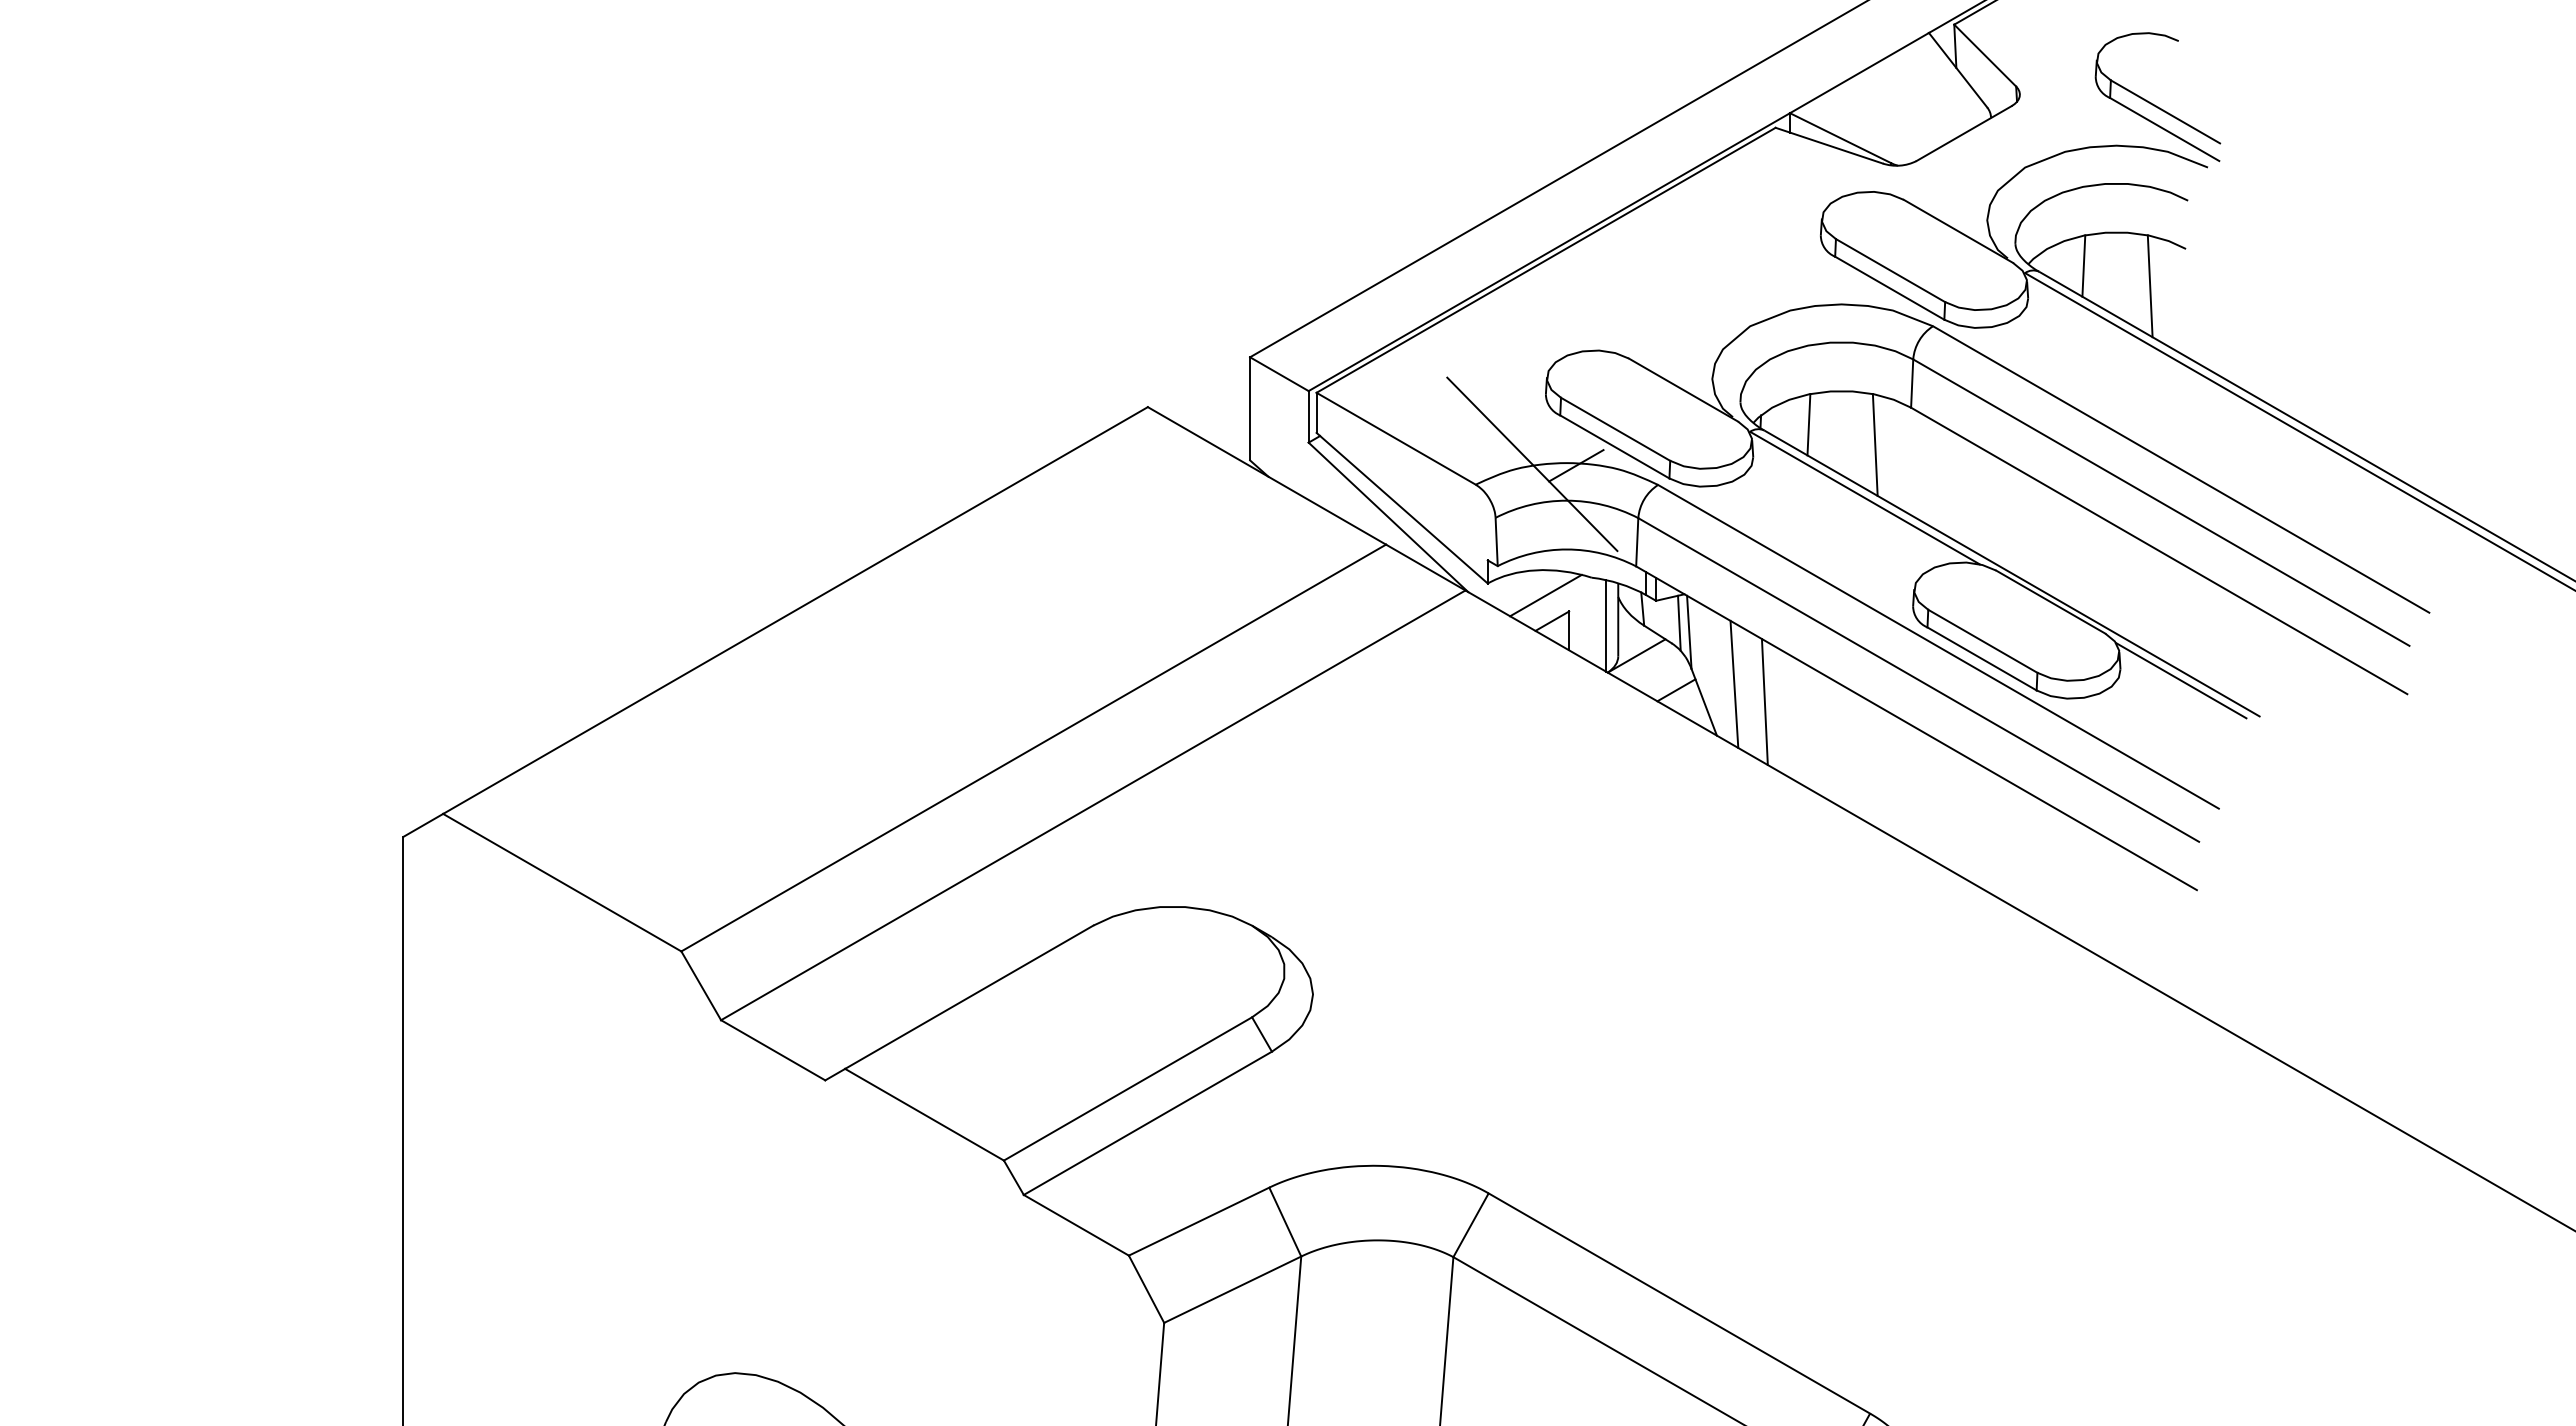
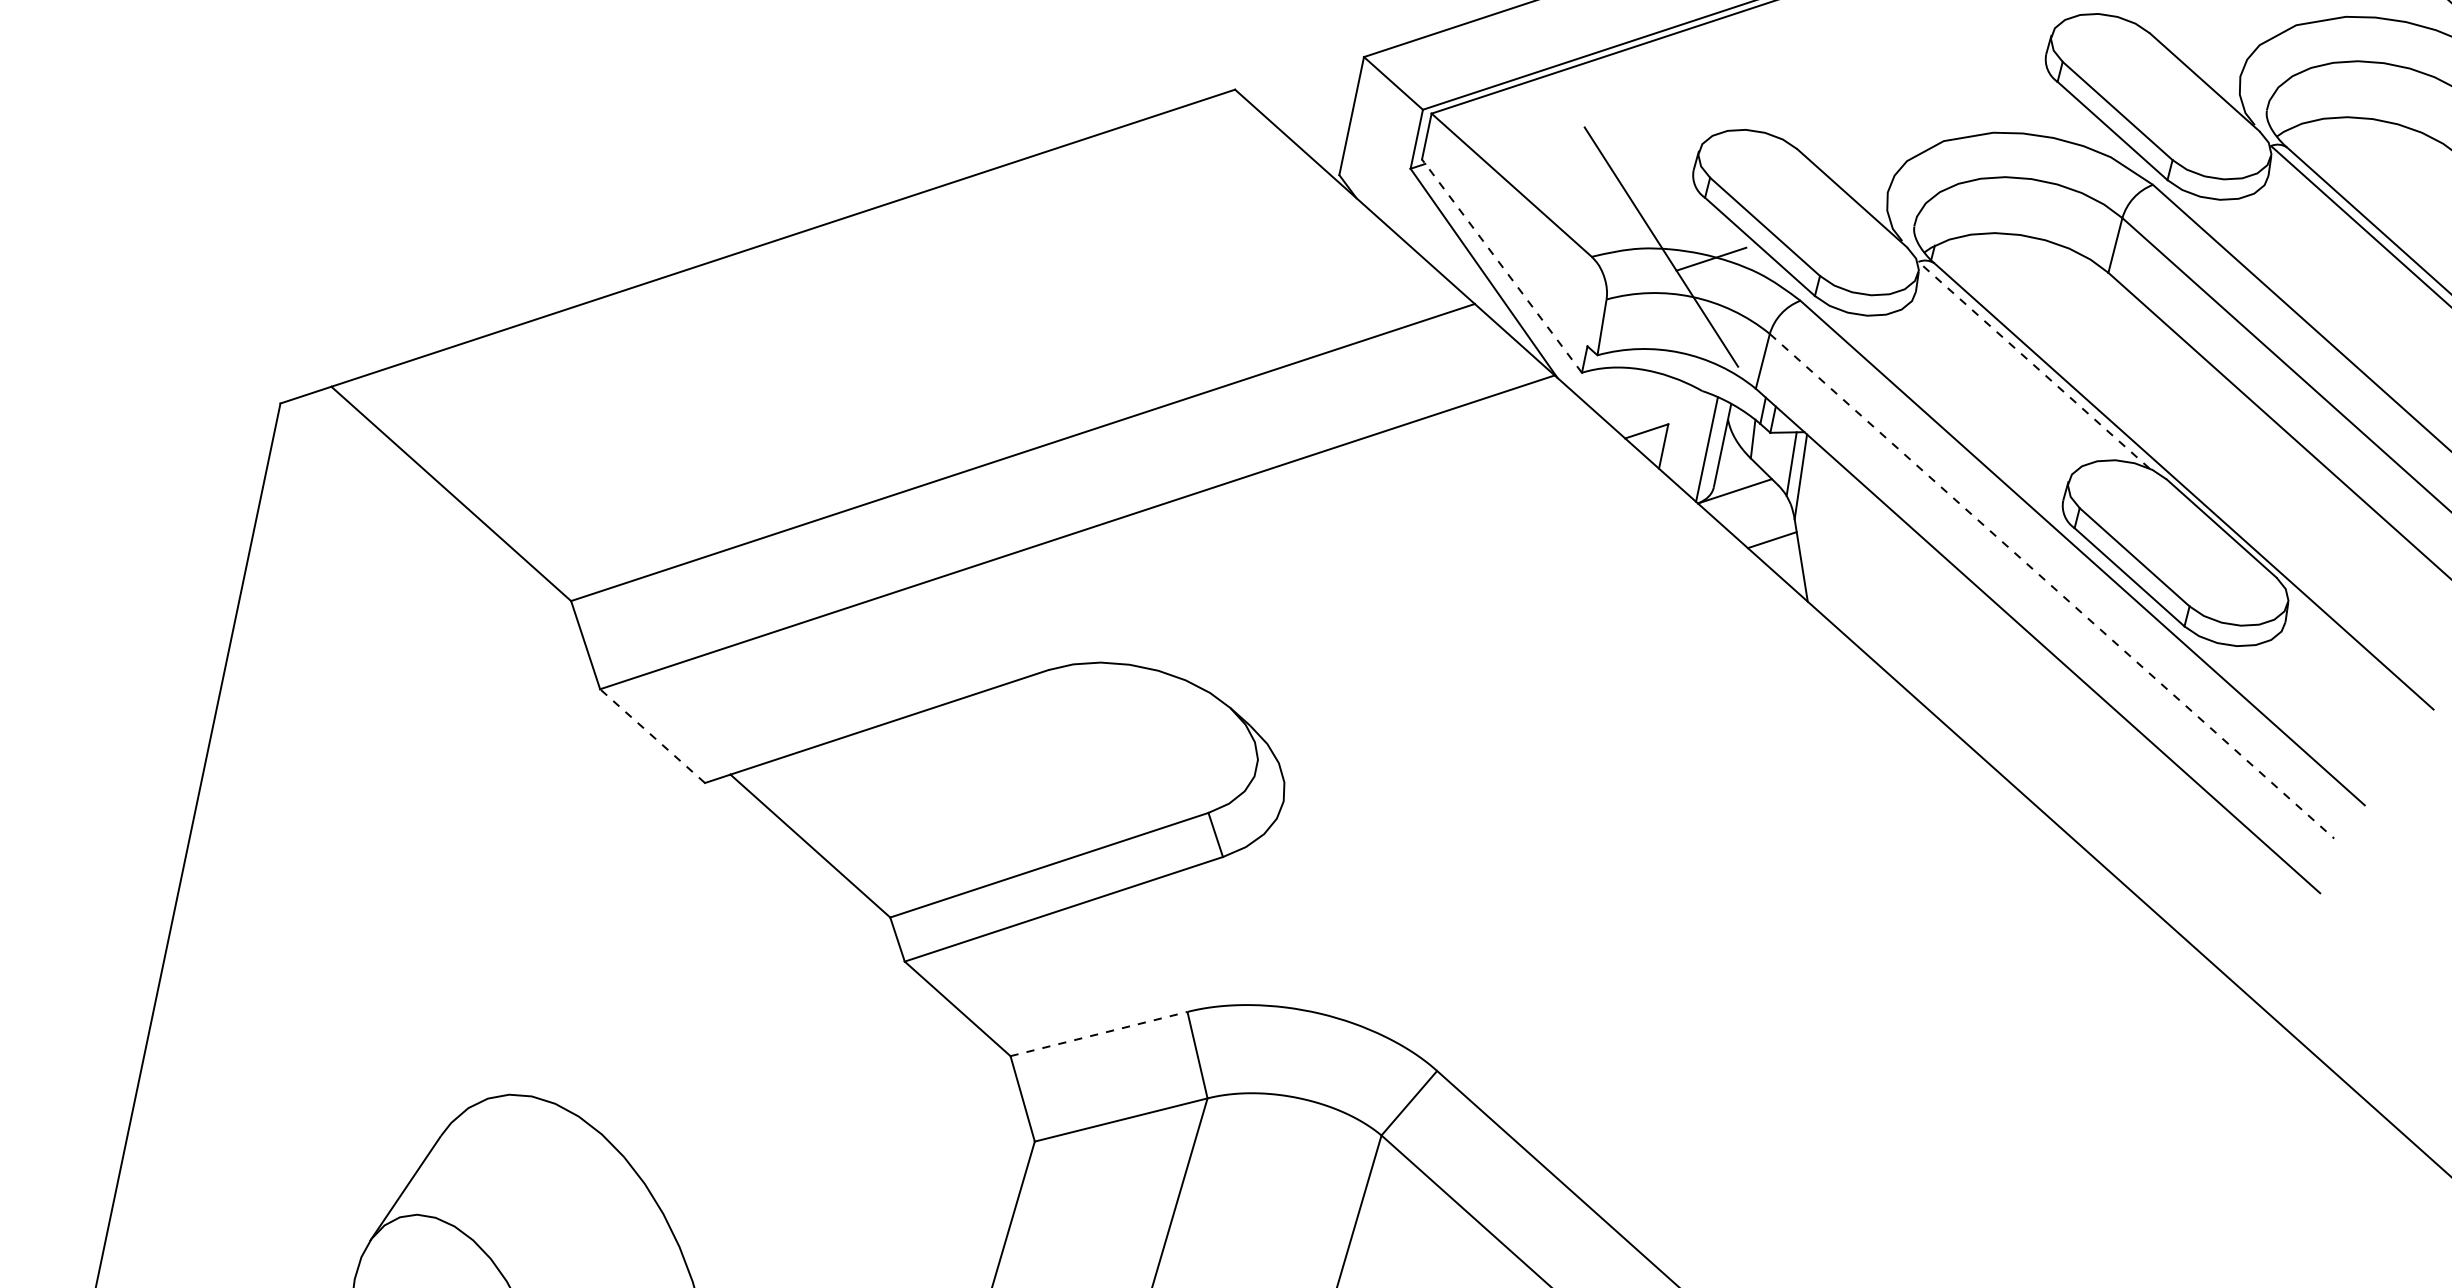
line: (2083, 265) -> (2339, 151), removed
line: (2149, 286) -> (2410, 191), removed
line: (1808, 424) -> (1986, 267), removed
line: (1874, 444) -> (2057, 306), removed
line: (1865, 498) -> (2034, 365), solid -> dashed
line: (1401, 507) -> (1501, 265), solid -> dashed
line: (1545, 595) -> (1645, 400), removed
line: (1918, 680) -> (2051, 586), solid -> dashed
line: (2181, 680) -> (2352, 649), removed
line: (1734, 683) -> (1840, 546), removed
line: (1764, 702) -> (1870, 575), removed
line: (772, 1050) -> (651, 736), solid -> dashed
line: (1199, 1221) -> (1099, 1033), solid -> dashed

